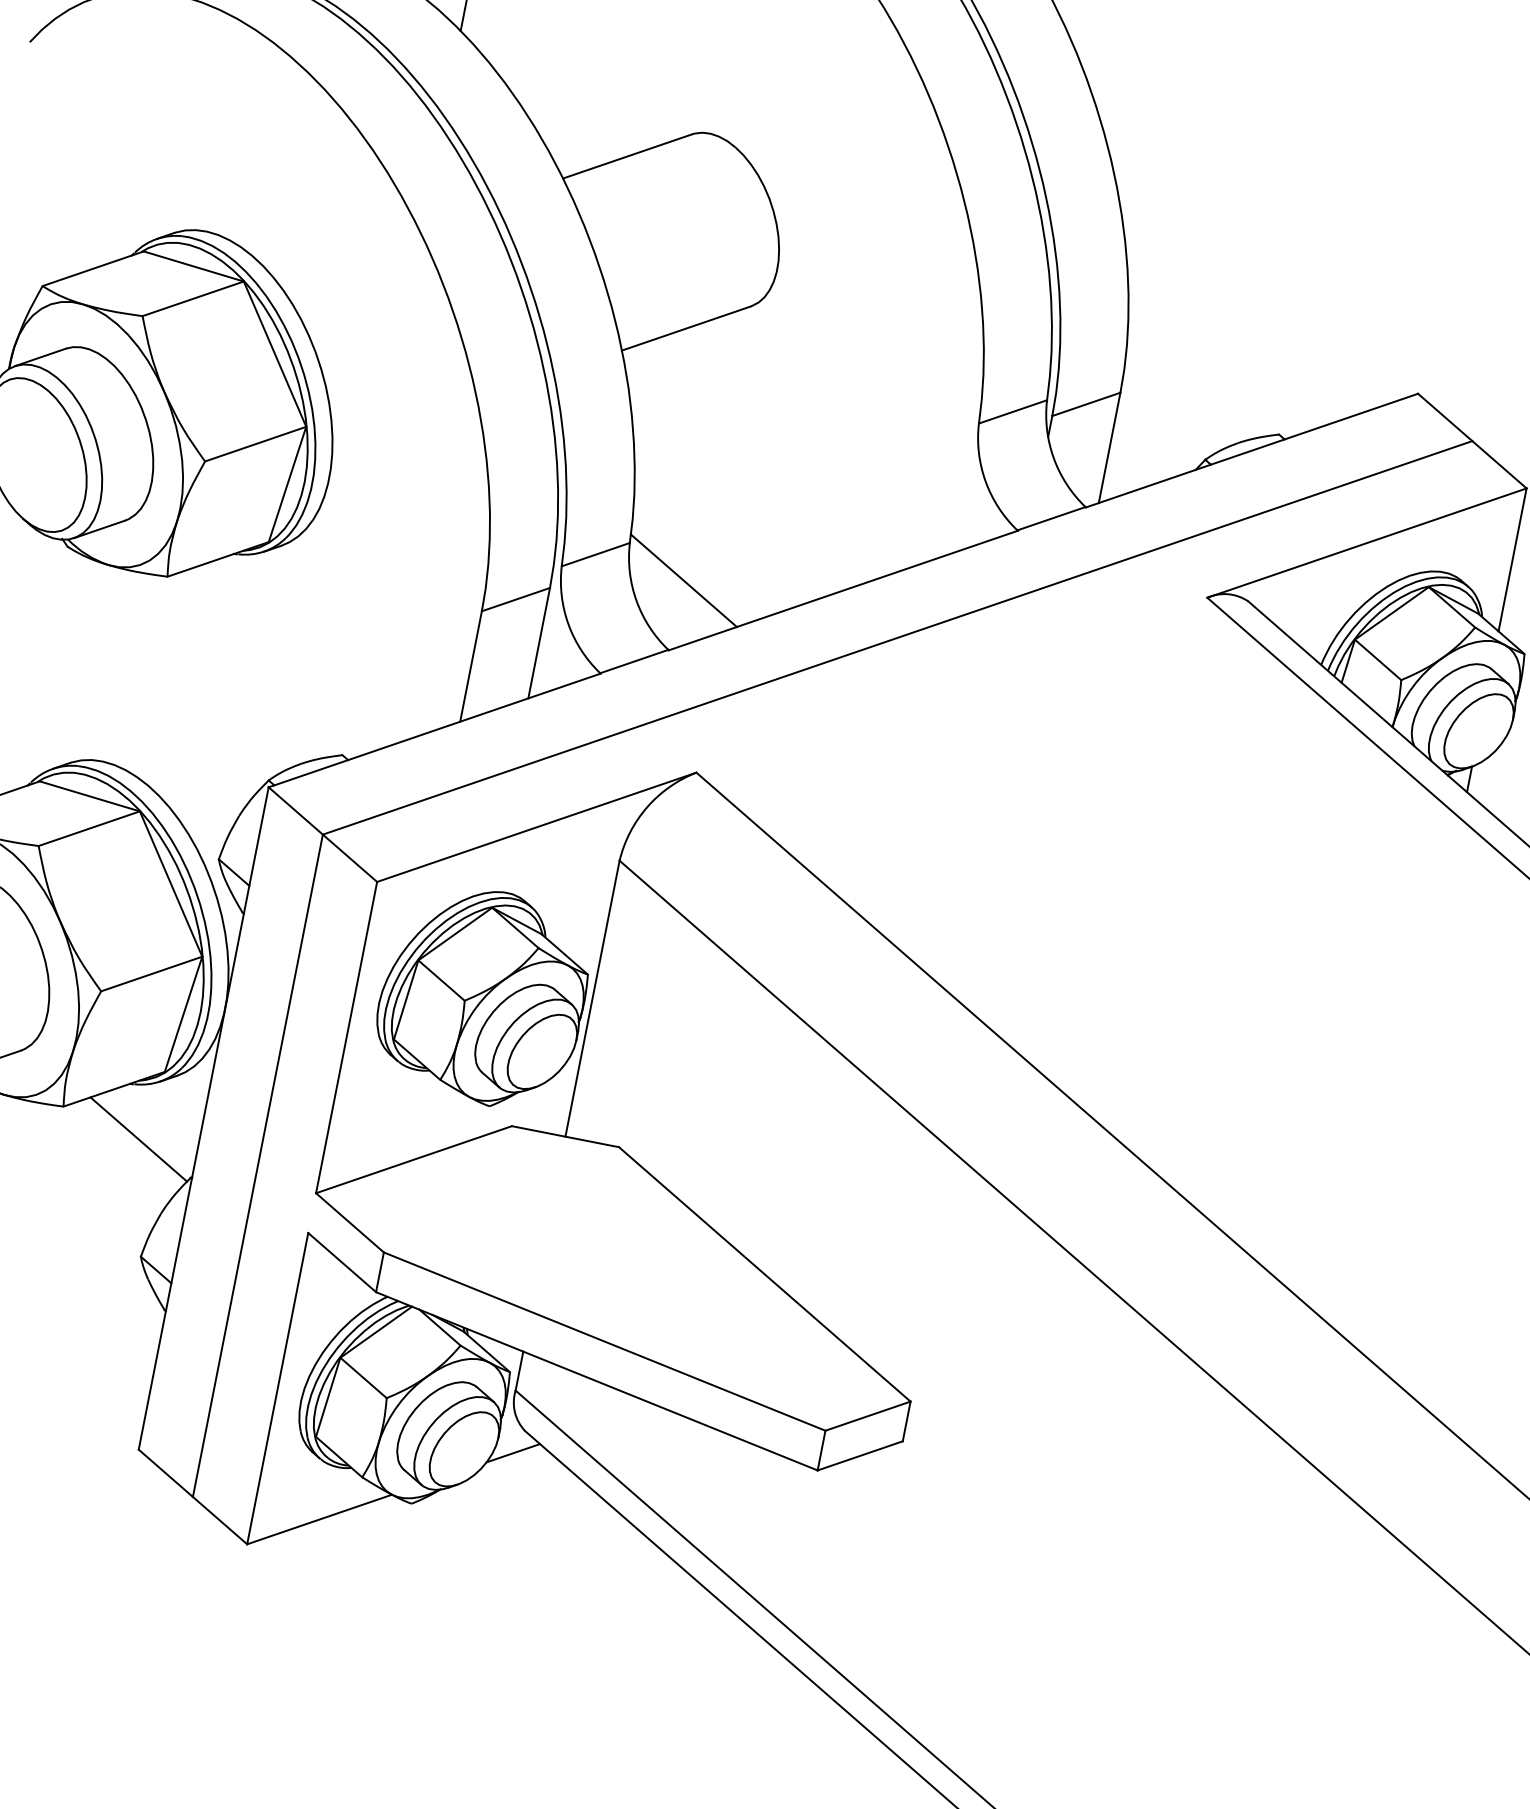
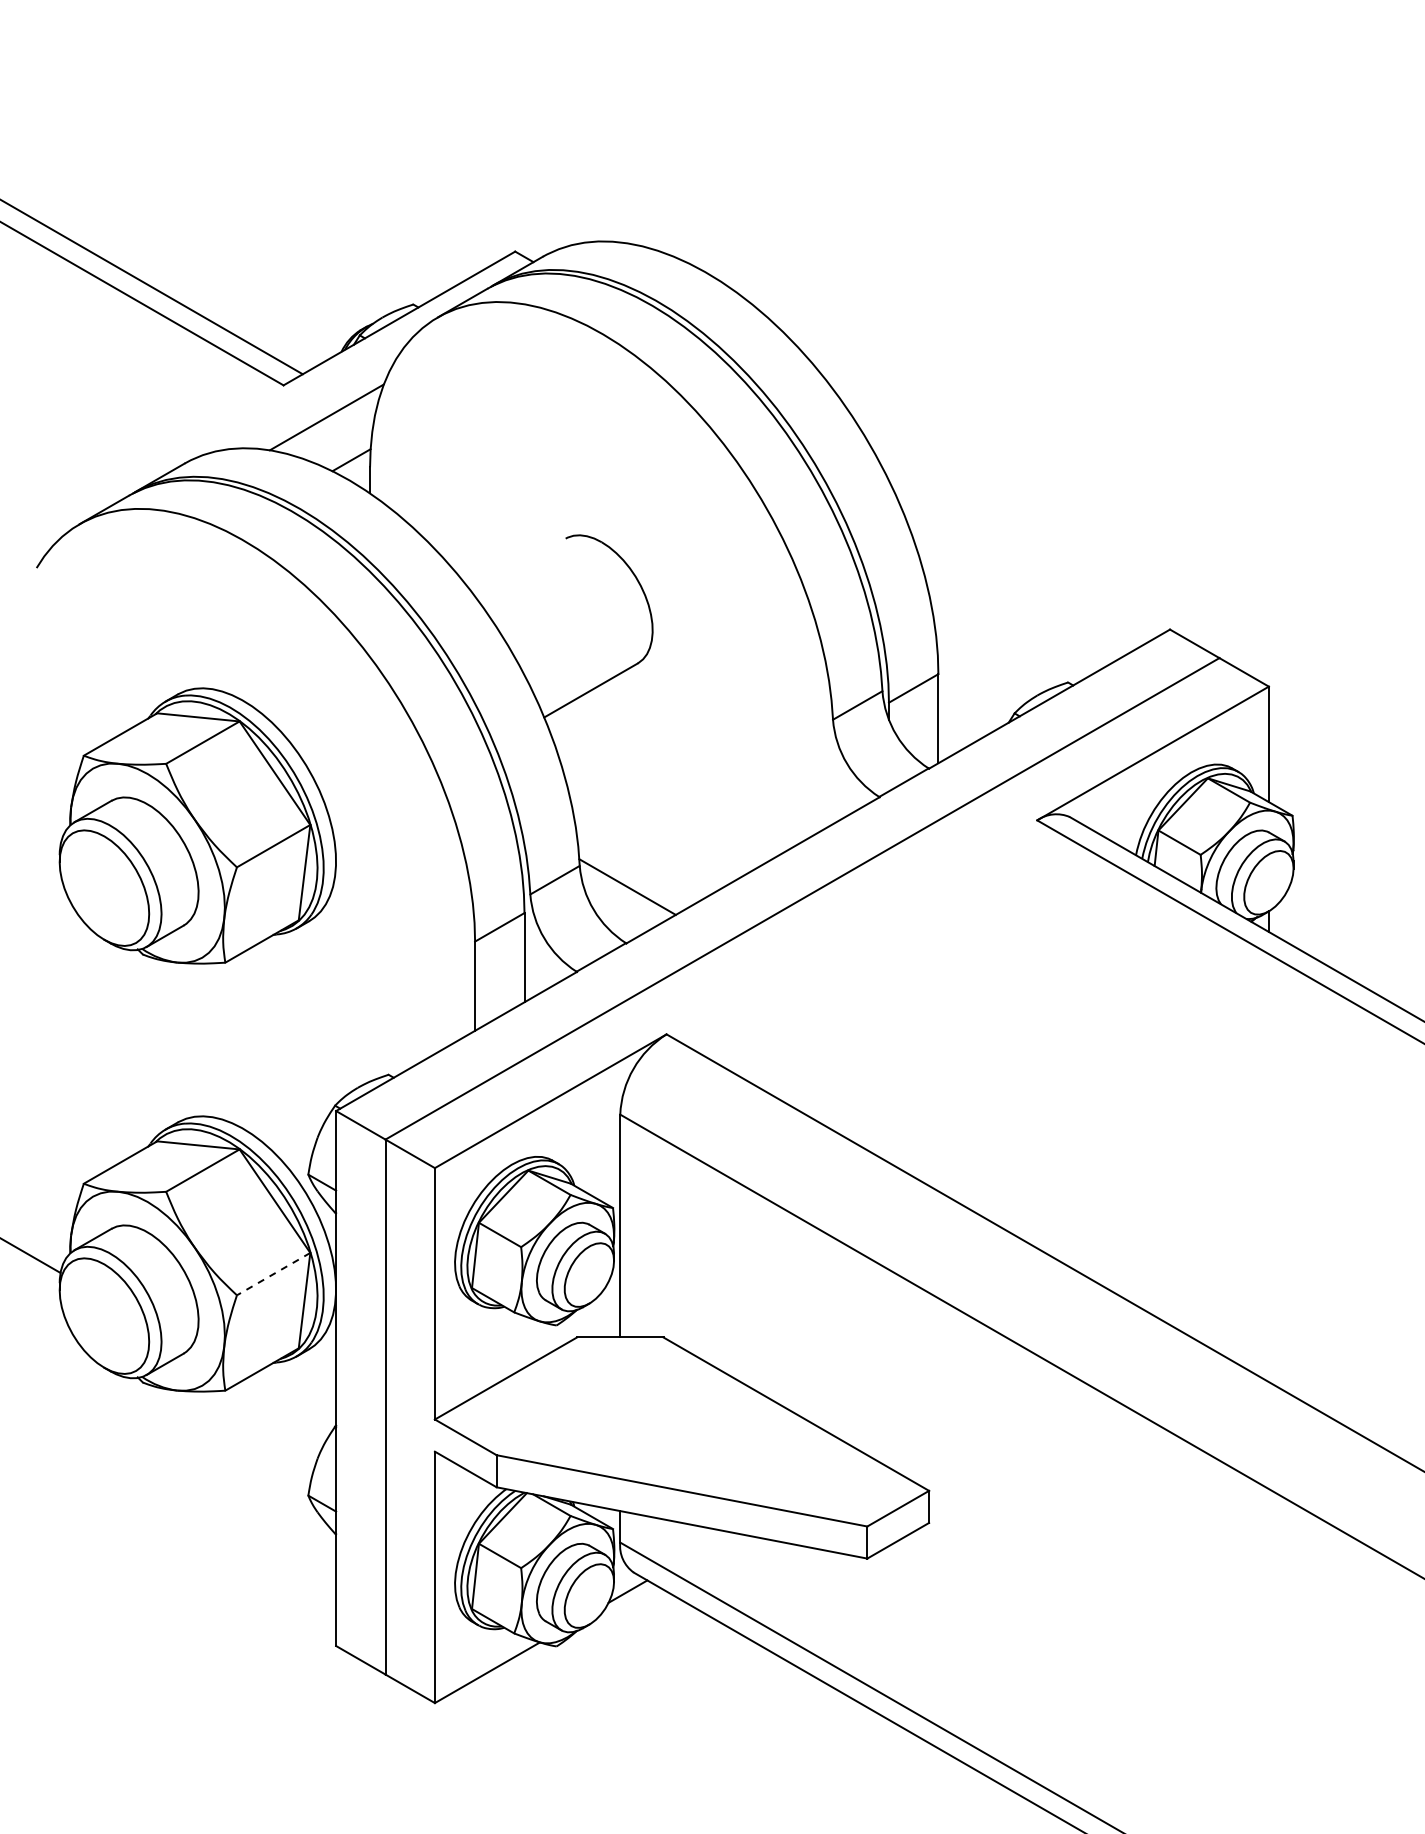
line: (626, 156) -> (518, 565), removed
line: (151, 974) -> (273, 1274), solid -> dashed
line: (138, 1139) -> (288, 1404), removed

